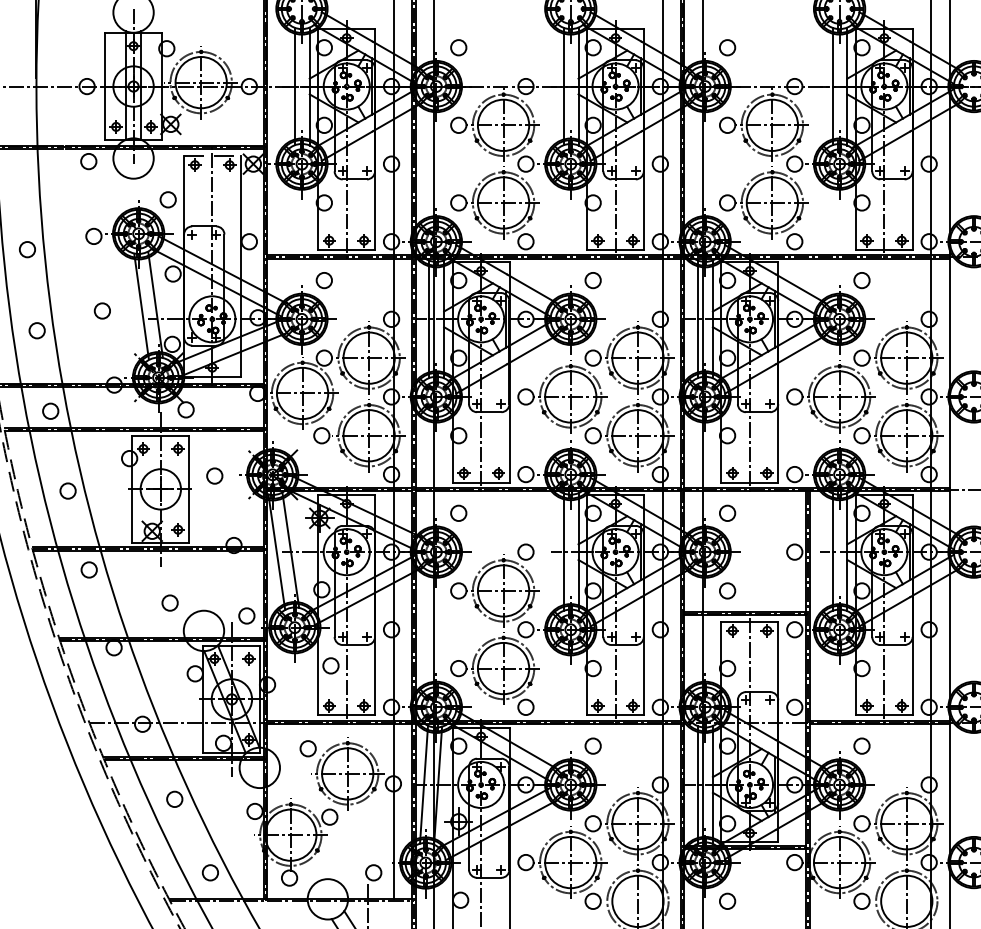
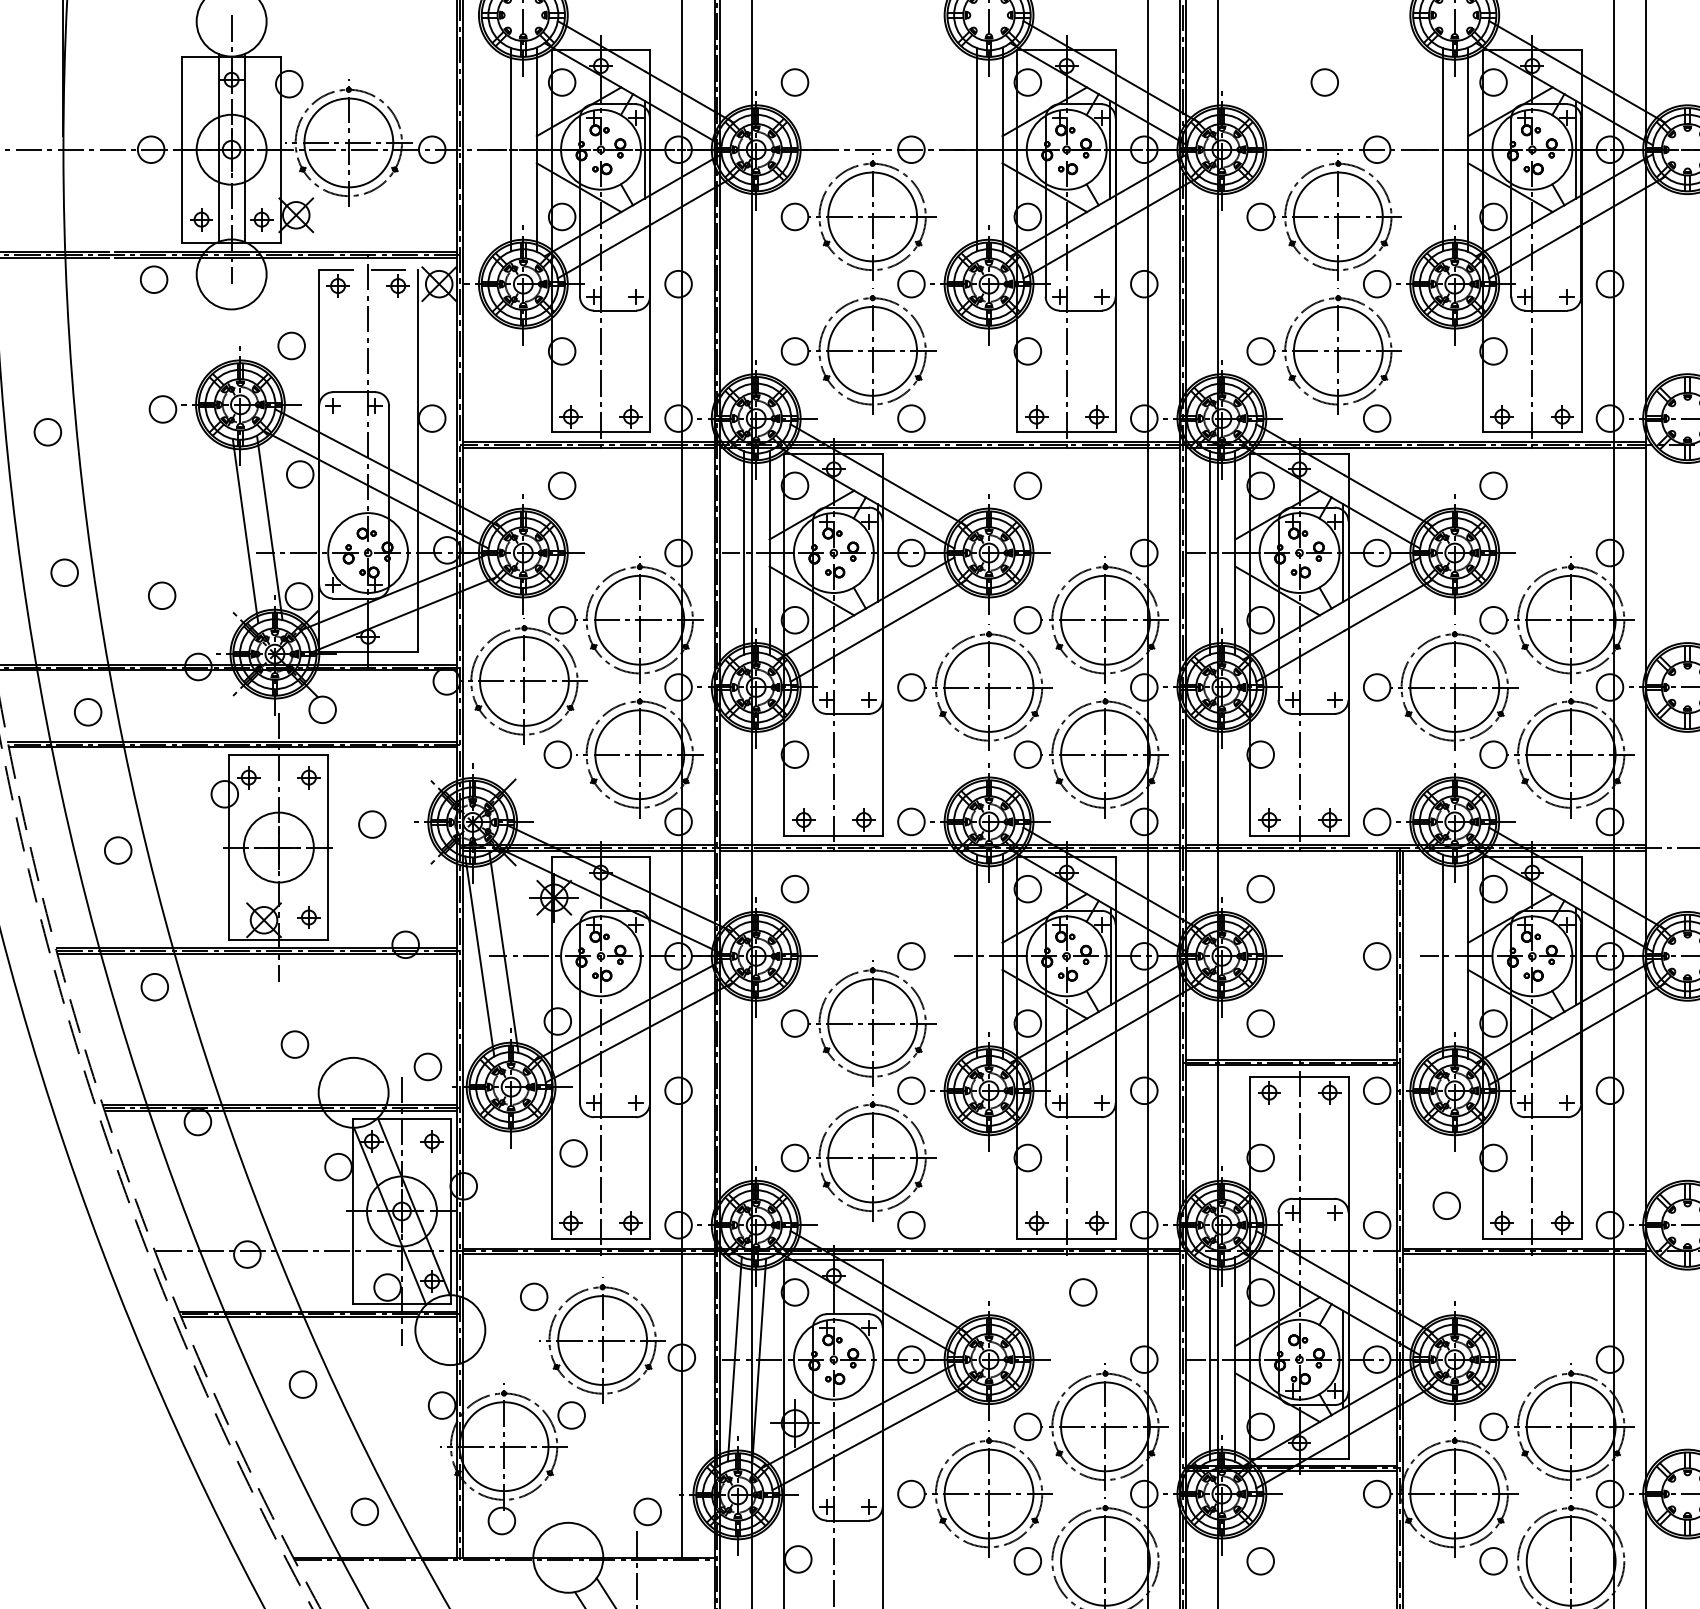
circle: (727, 47) -> (1324, 82), moved
circle: (101, 310) -> (160, 594), moved
circle: (592, 745) -> (1082, 1291), moved
circle: (861, 745) -> (1445, 1204), moved

